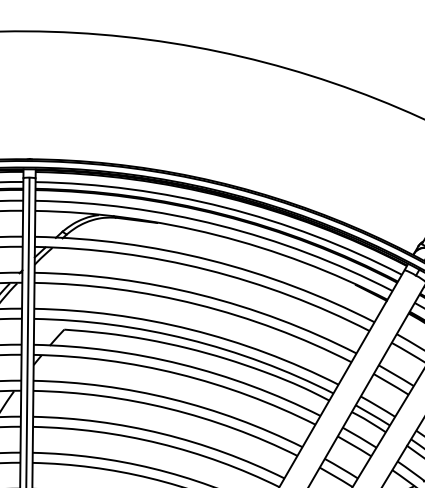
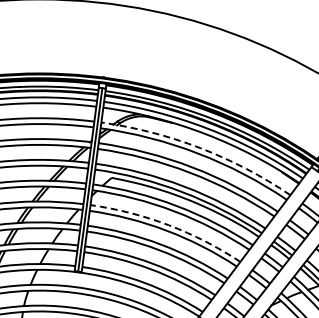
arc: (210, 260) -> (200, 148), solid -> dashed
arc: (171, 399) -> (168, 225), solid -> dashed

